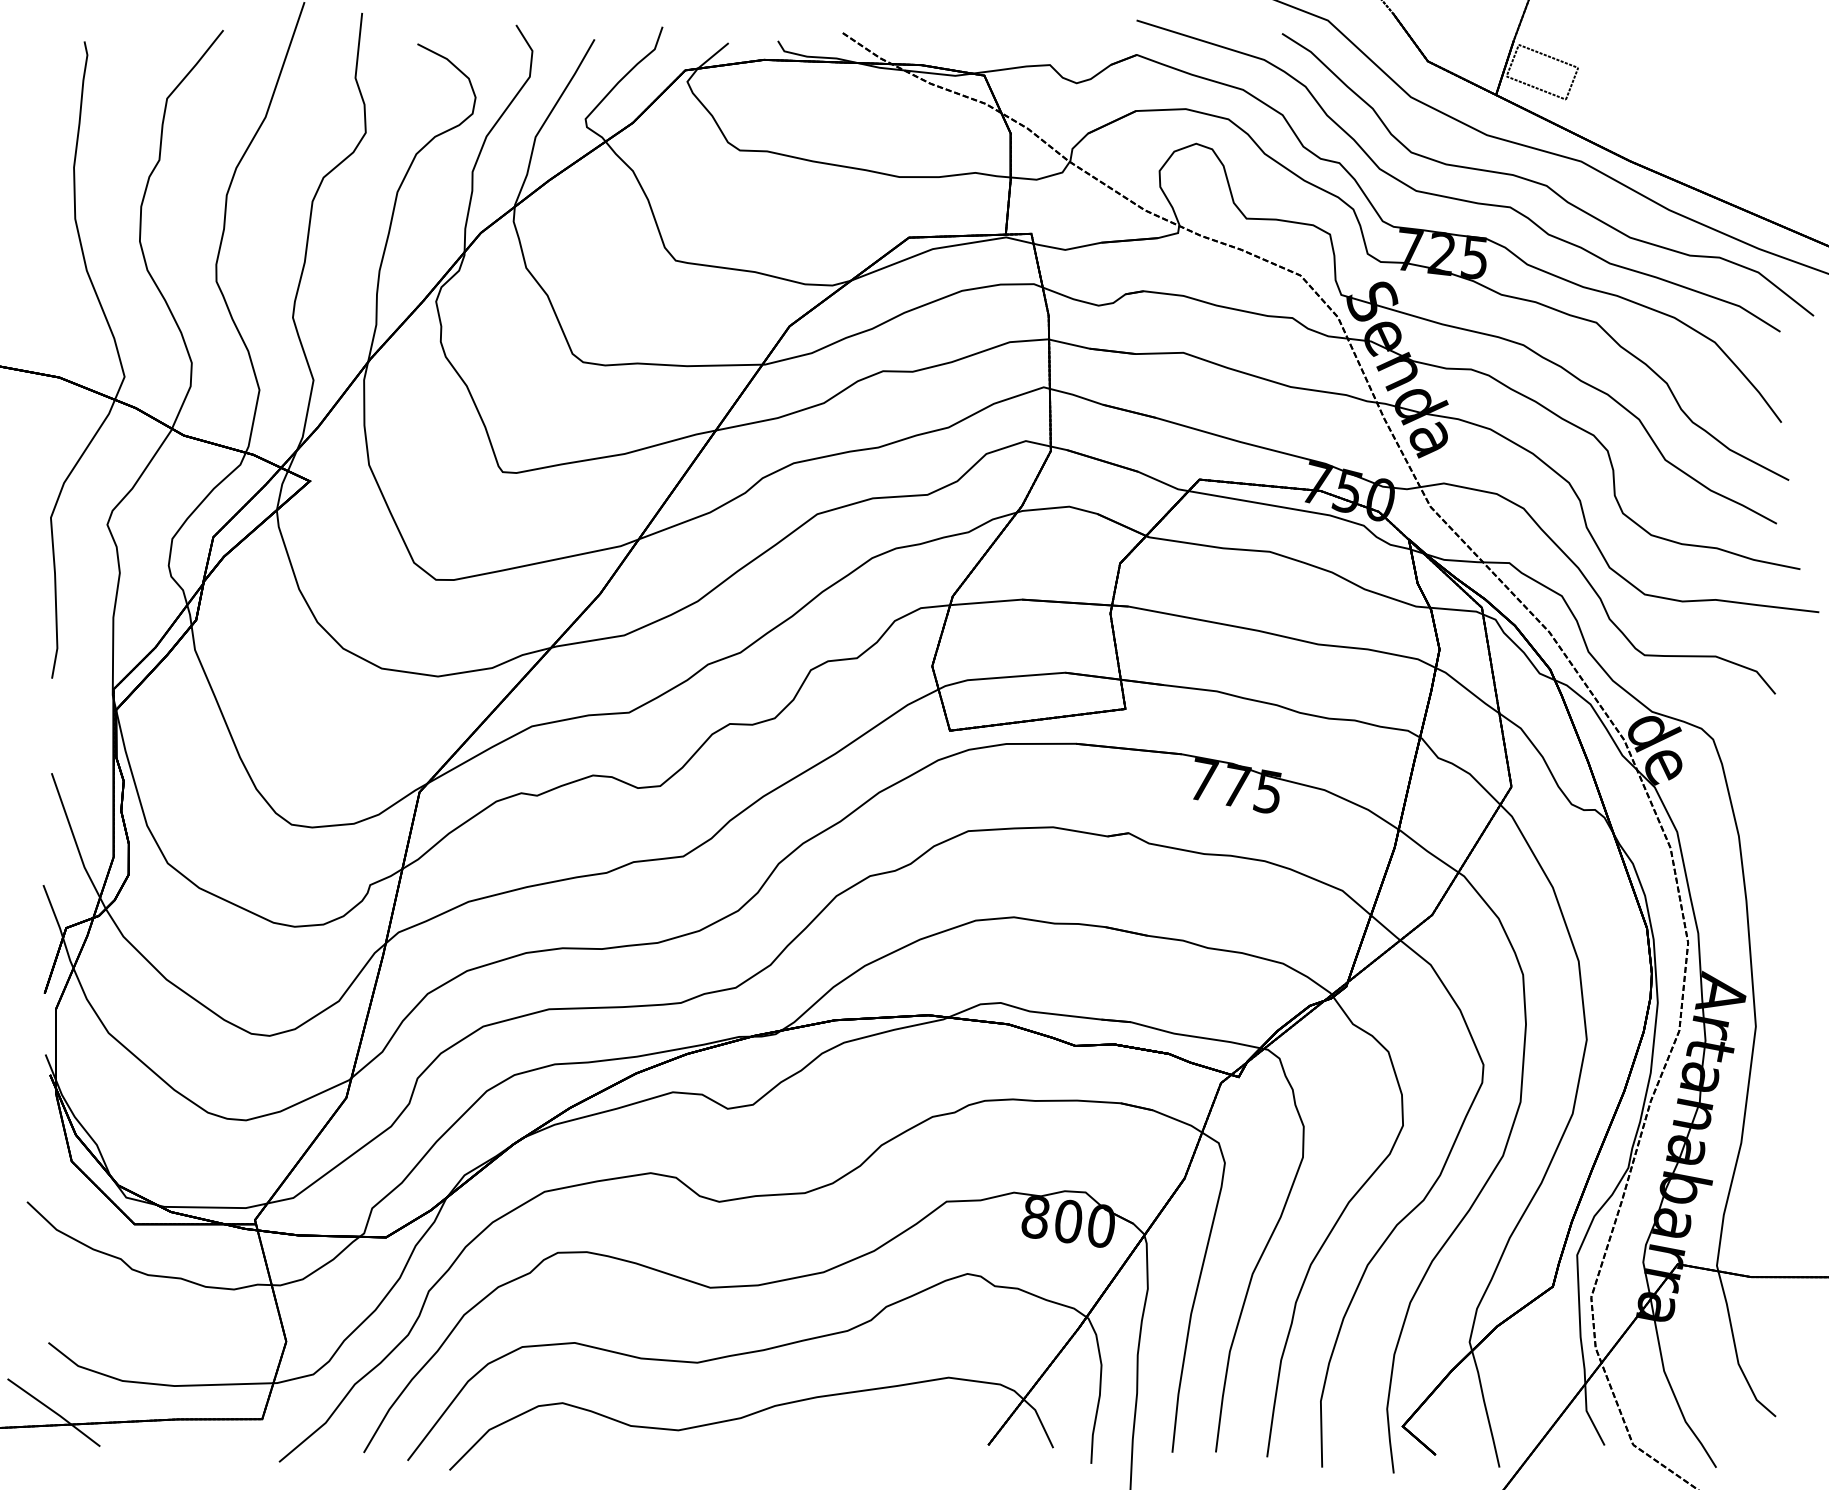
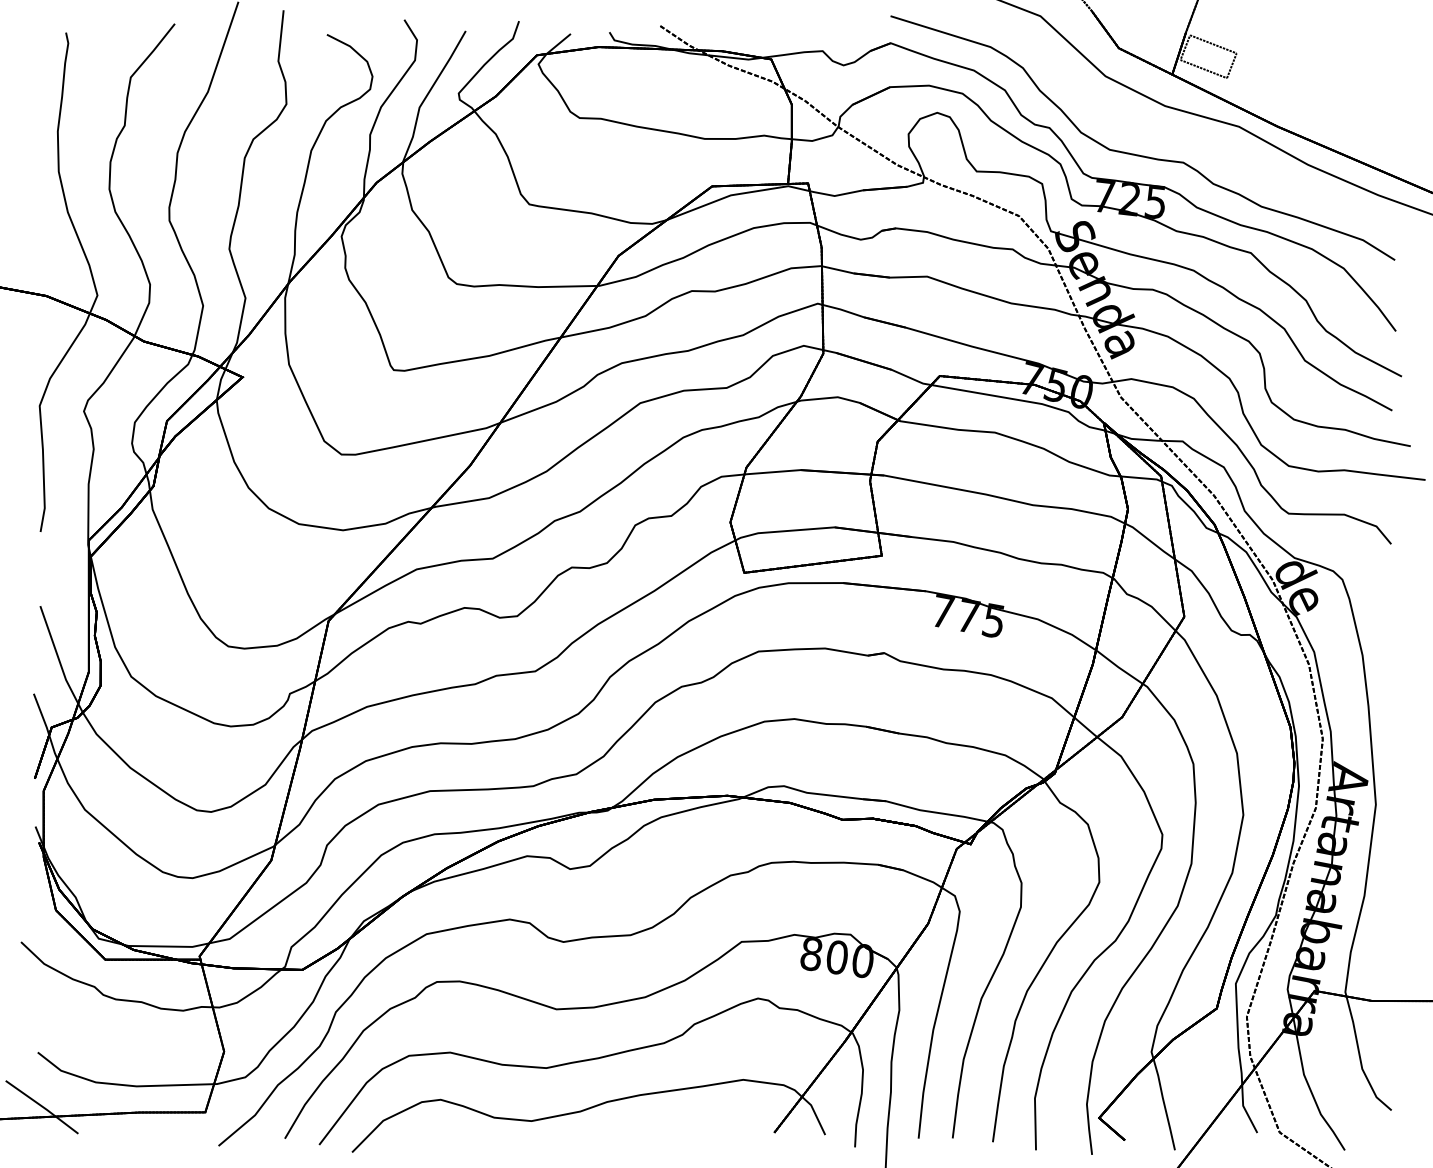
curve: (1543, 183) -> (1209, 143), removed

